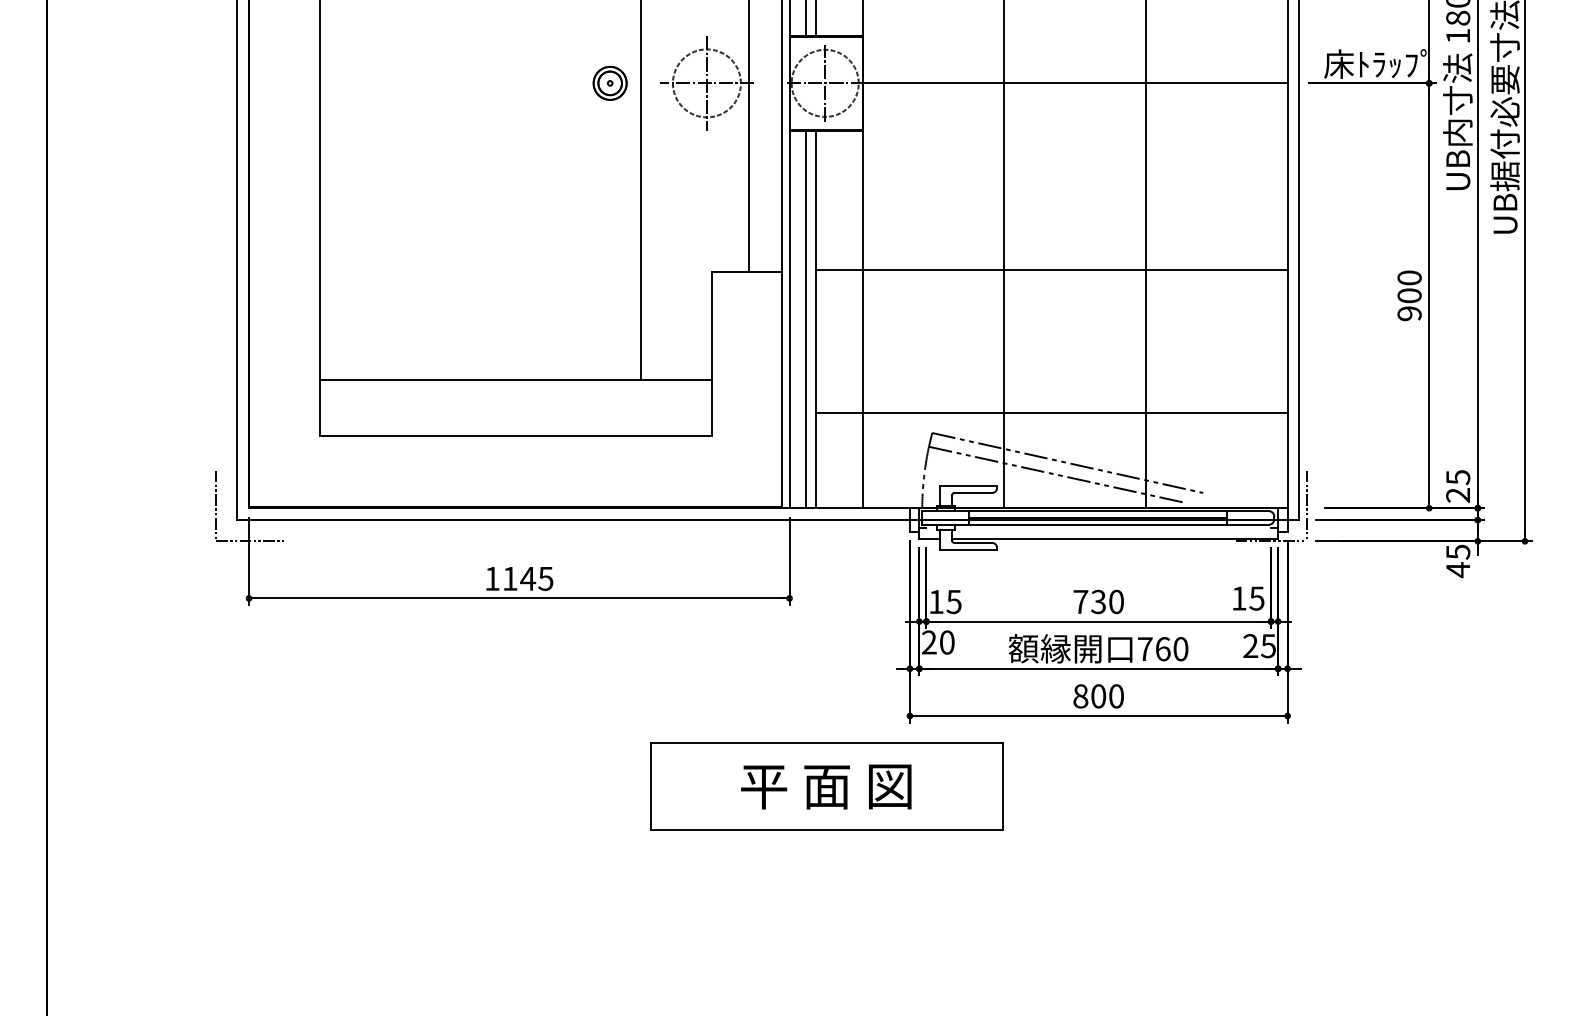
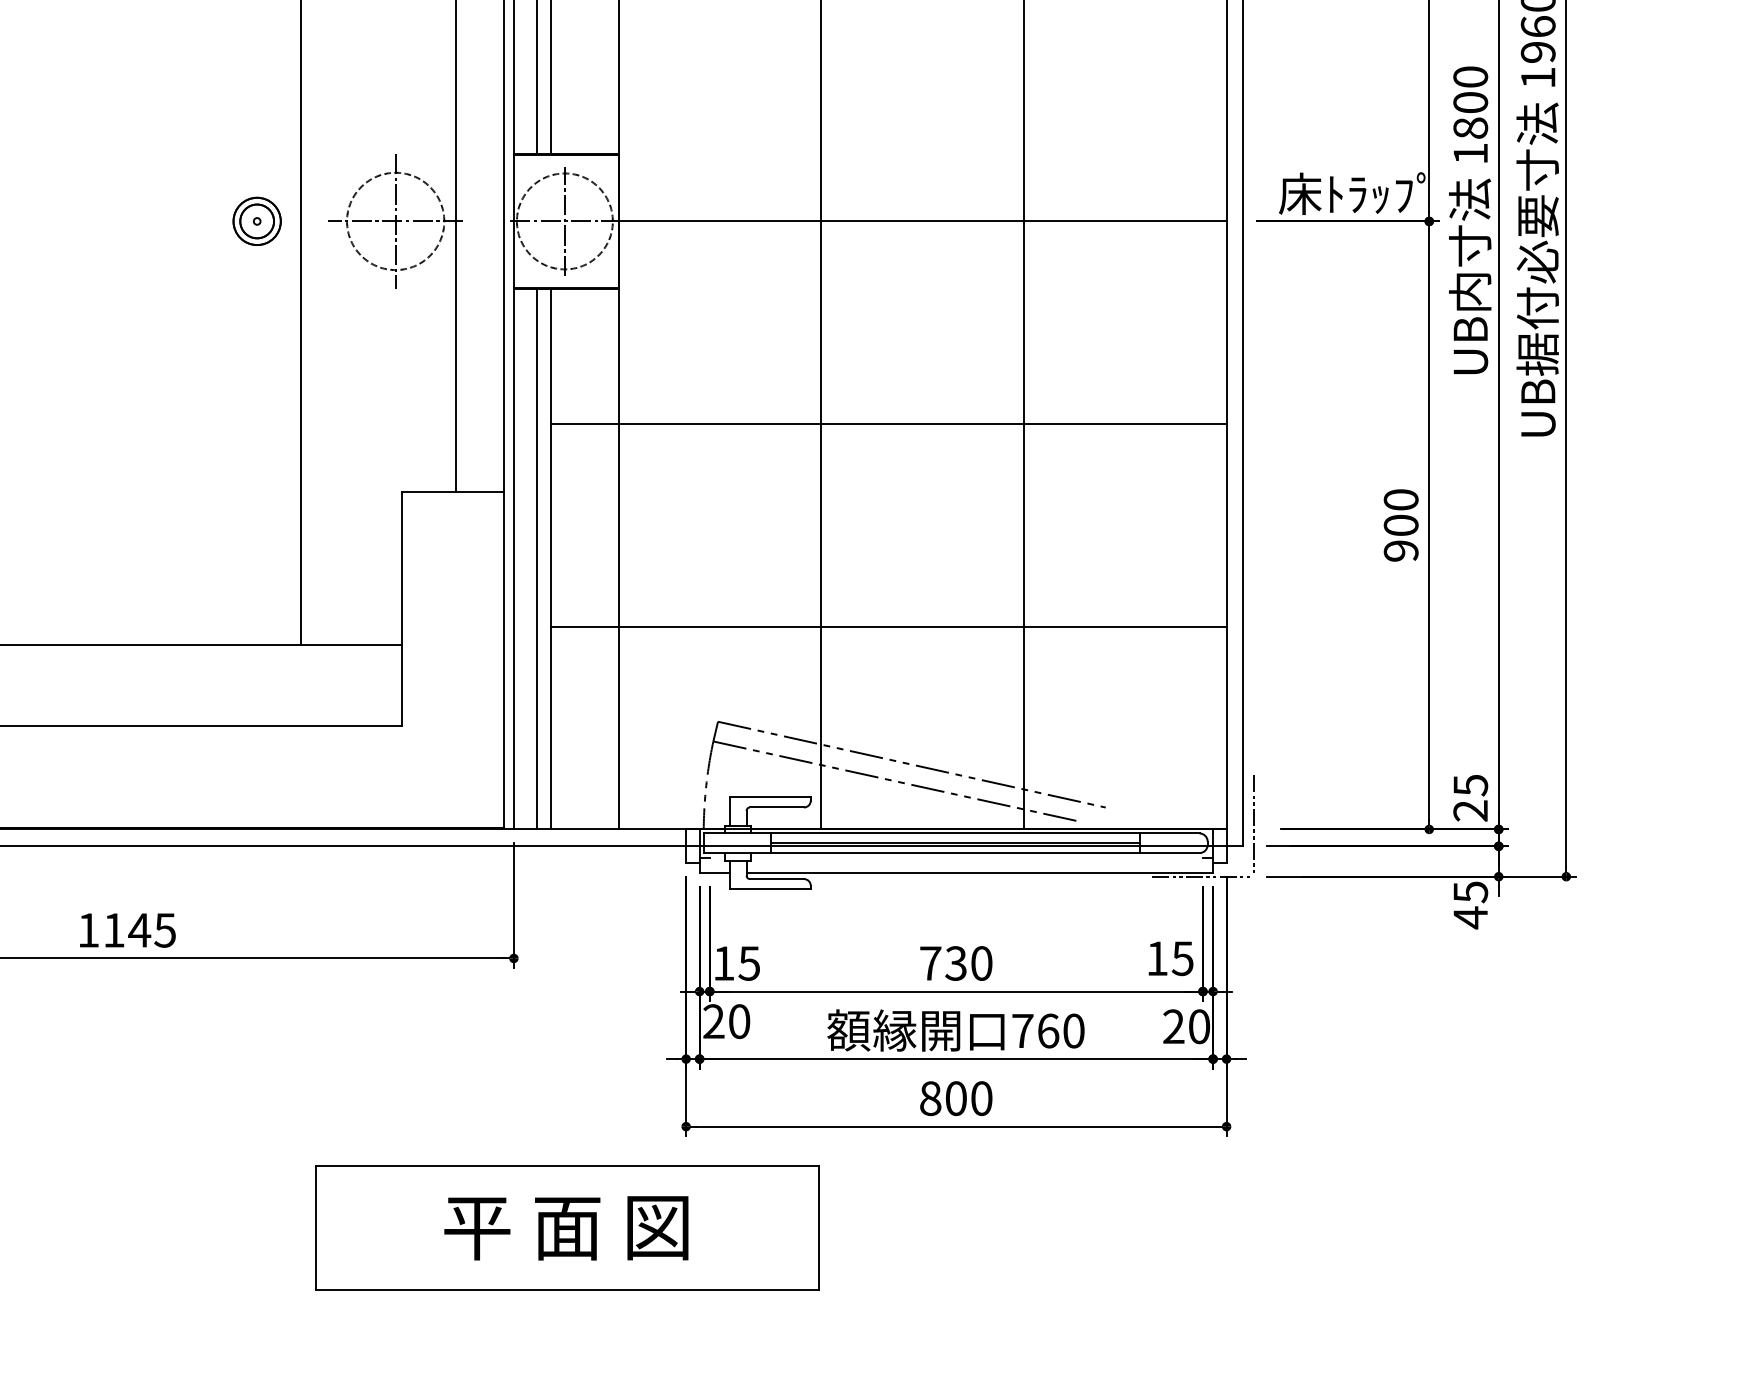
line: (1051, 270) -> (888, 424), moved
line: (1051, 412) -> (888, 626), moved
text: (1267, 646) -> (1197, 1027), 25 -> 20

